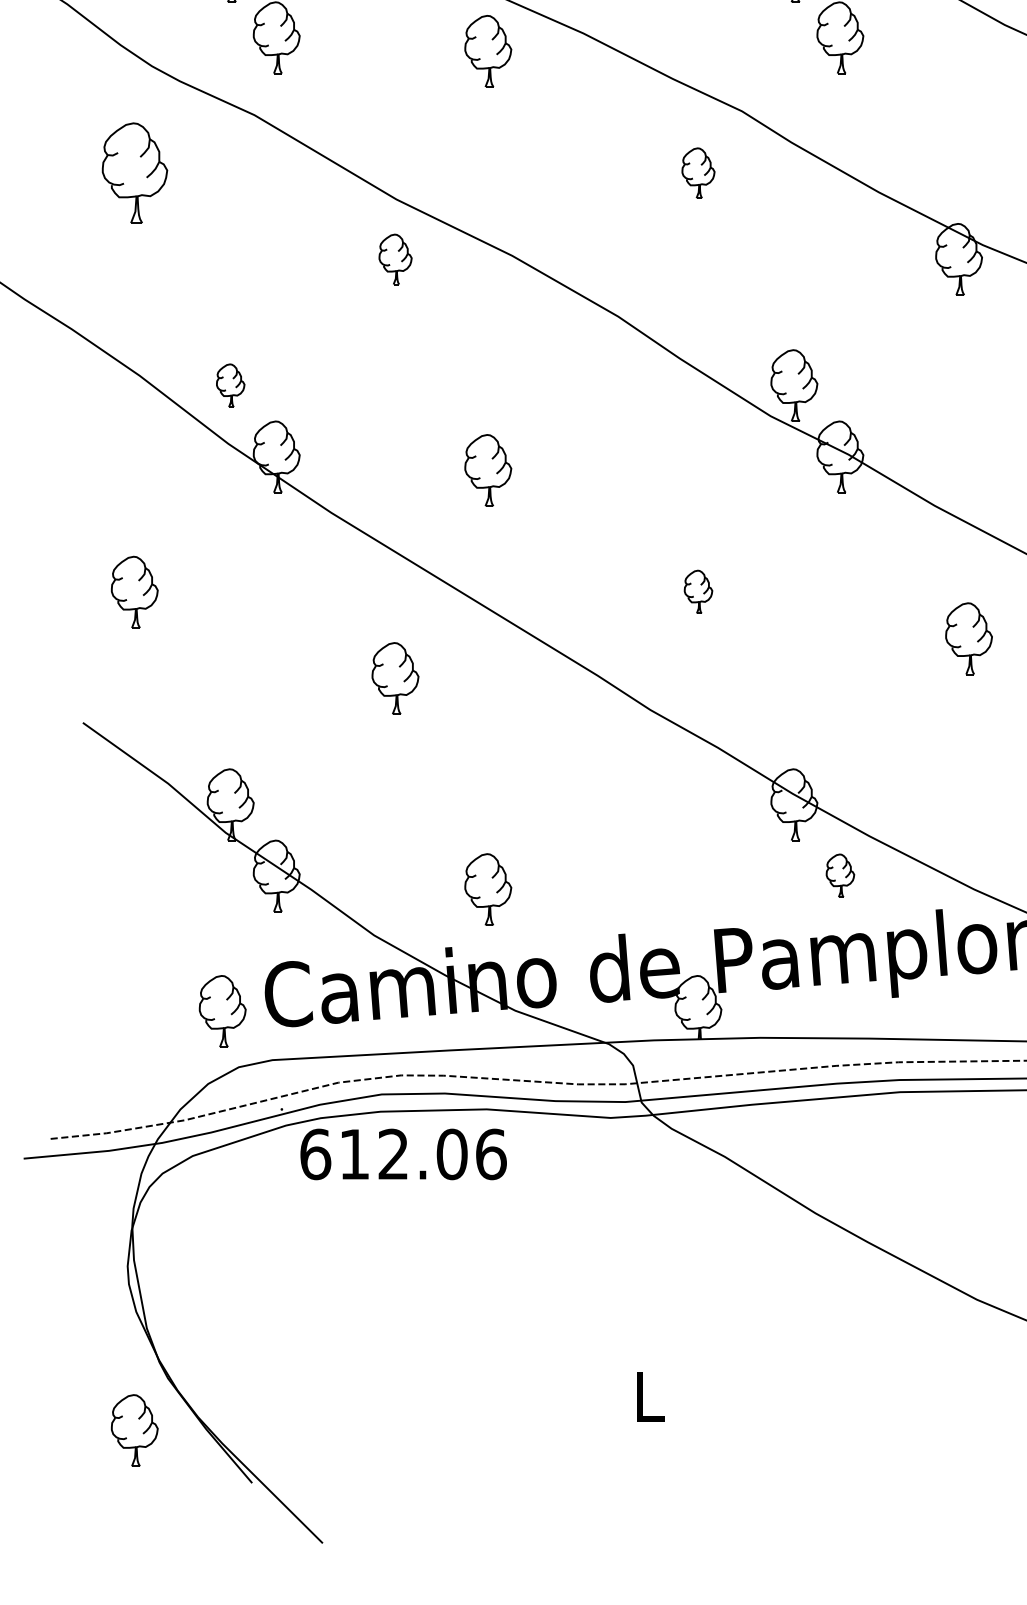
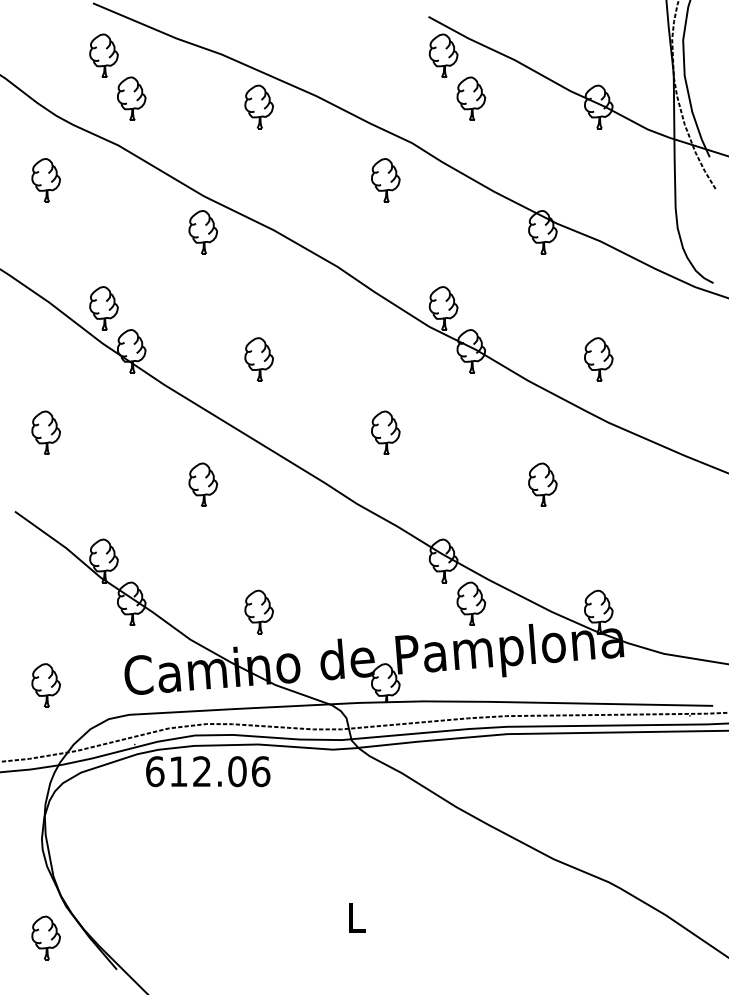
part: (133, 173) -> (45, 180), size x0.71
part: (697, 173) -> (385, 180), size x1.43
part: (395, 259) -> (203, 232), size x1.43
part: (229, 385) -> (103, 308), size x1.67
part: (697, 591) -> (385, 432), size x1.67
part: (968, 638) -> (542, 484), moved
part: (840, 875) -> (471, 603), size x1.67
part: (221, 1011) -> (45, 685), moved

